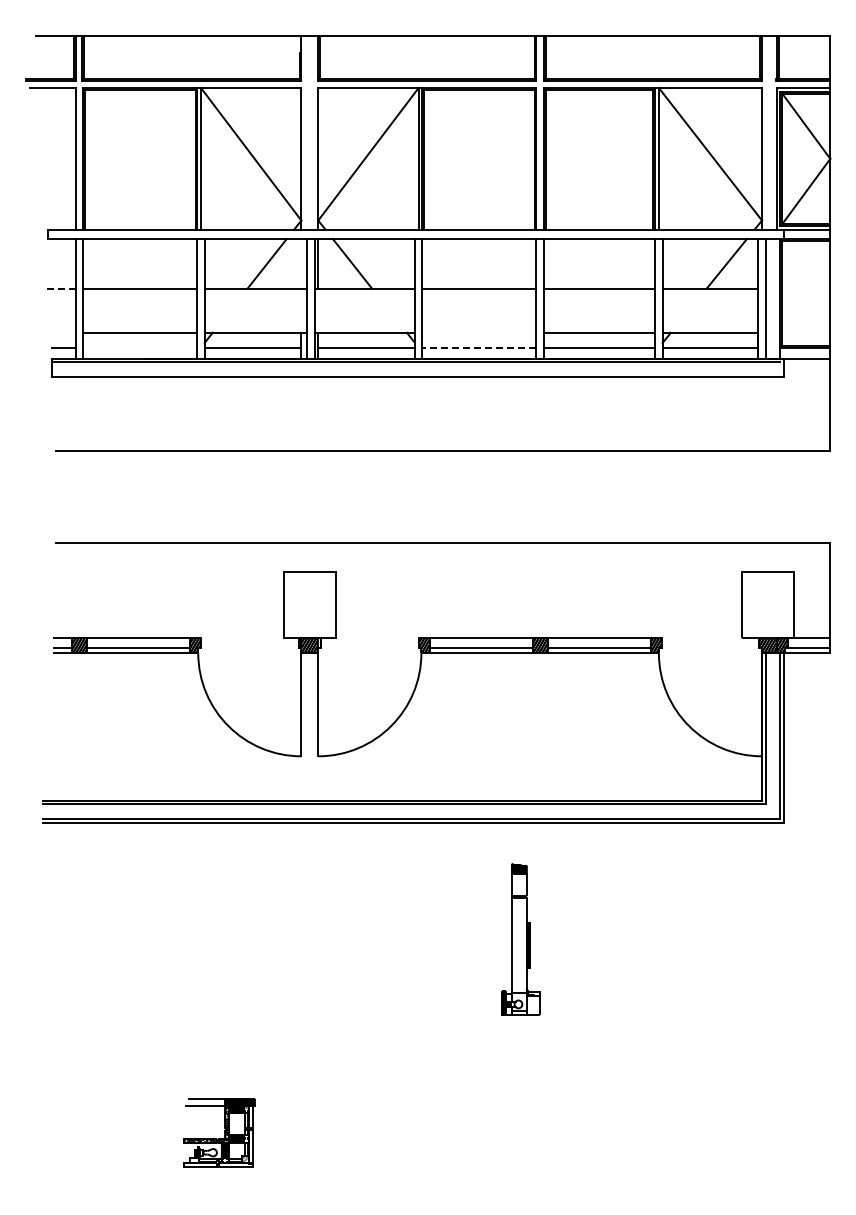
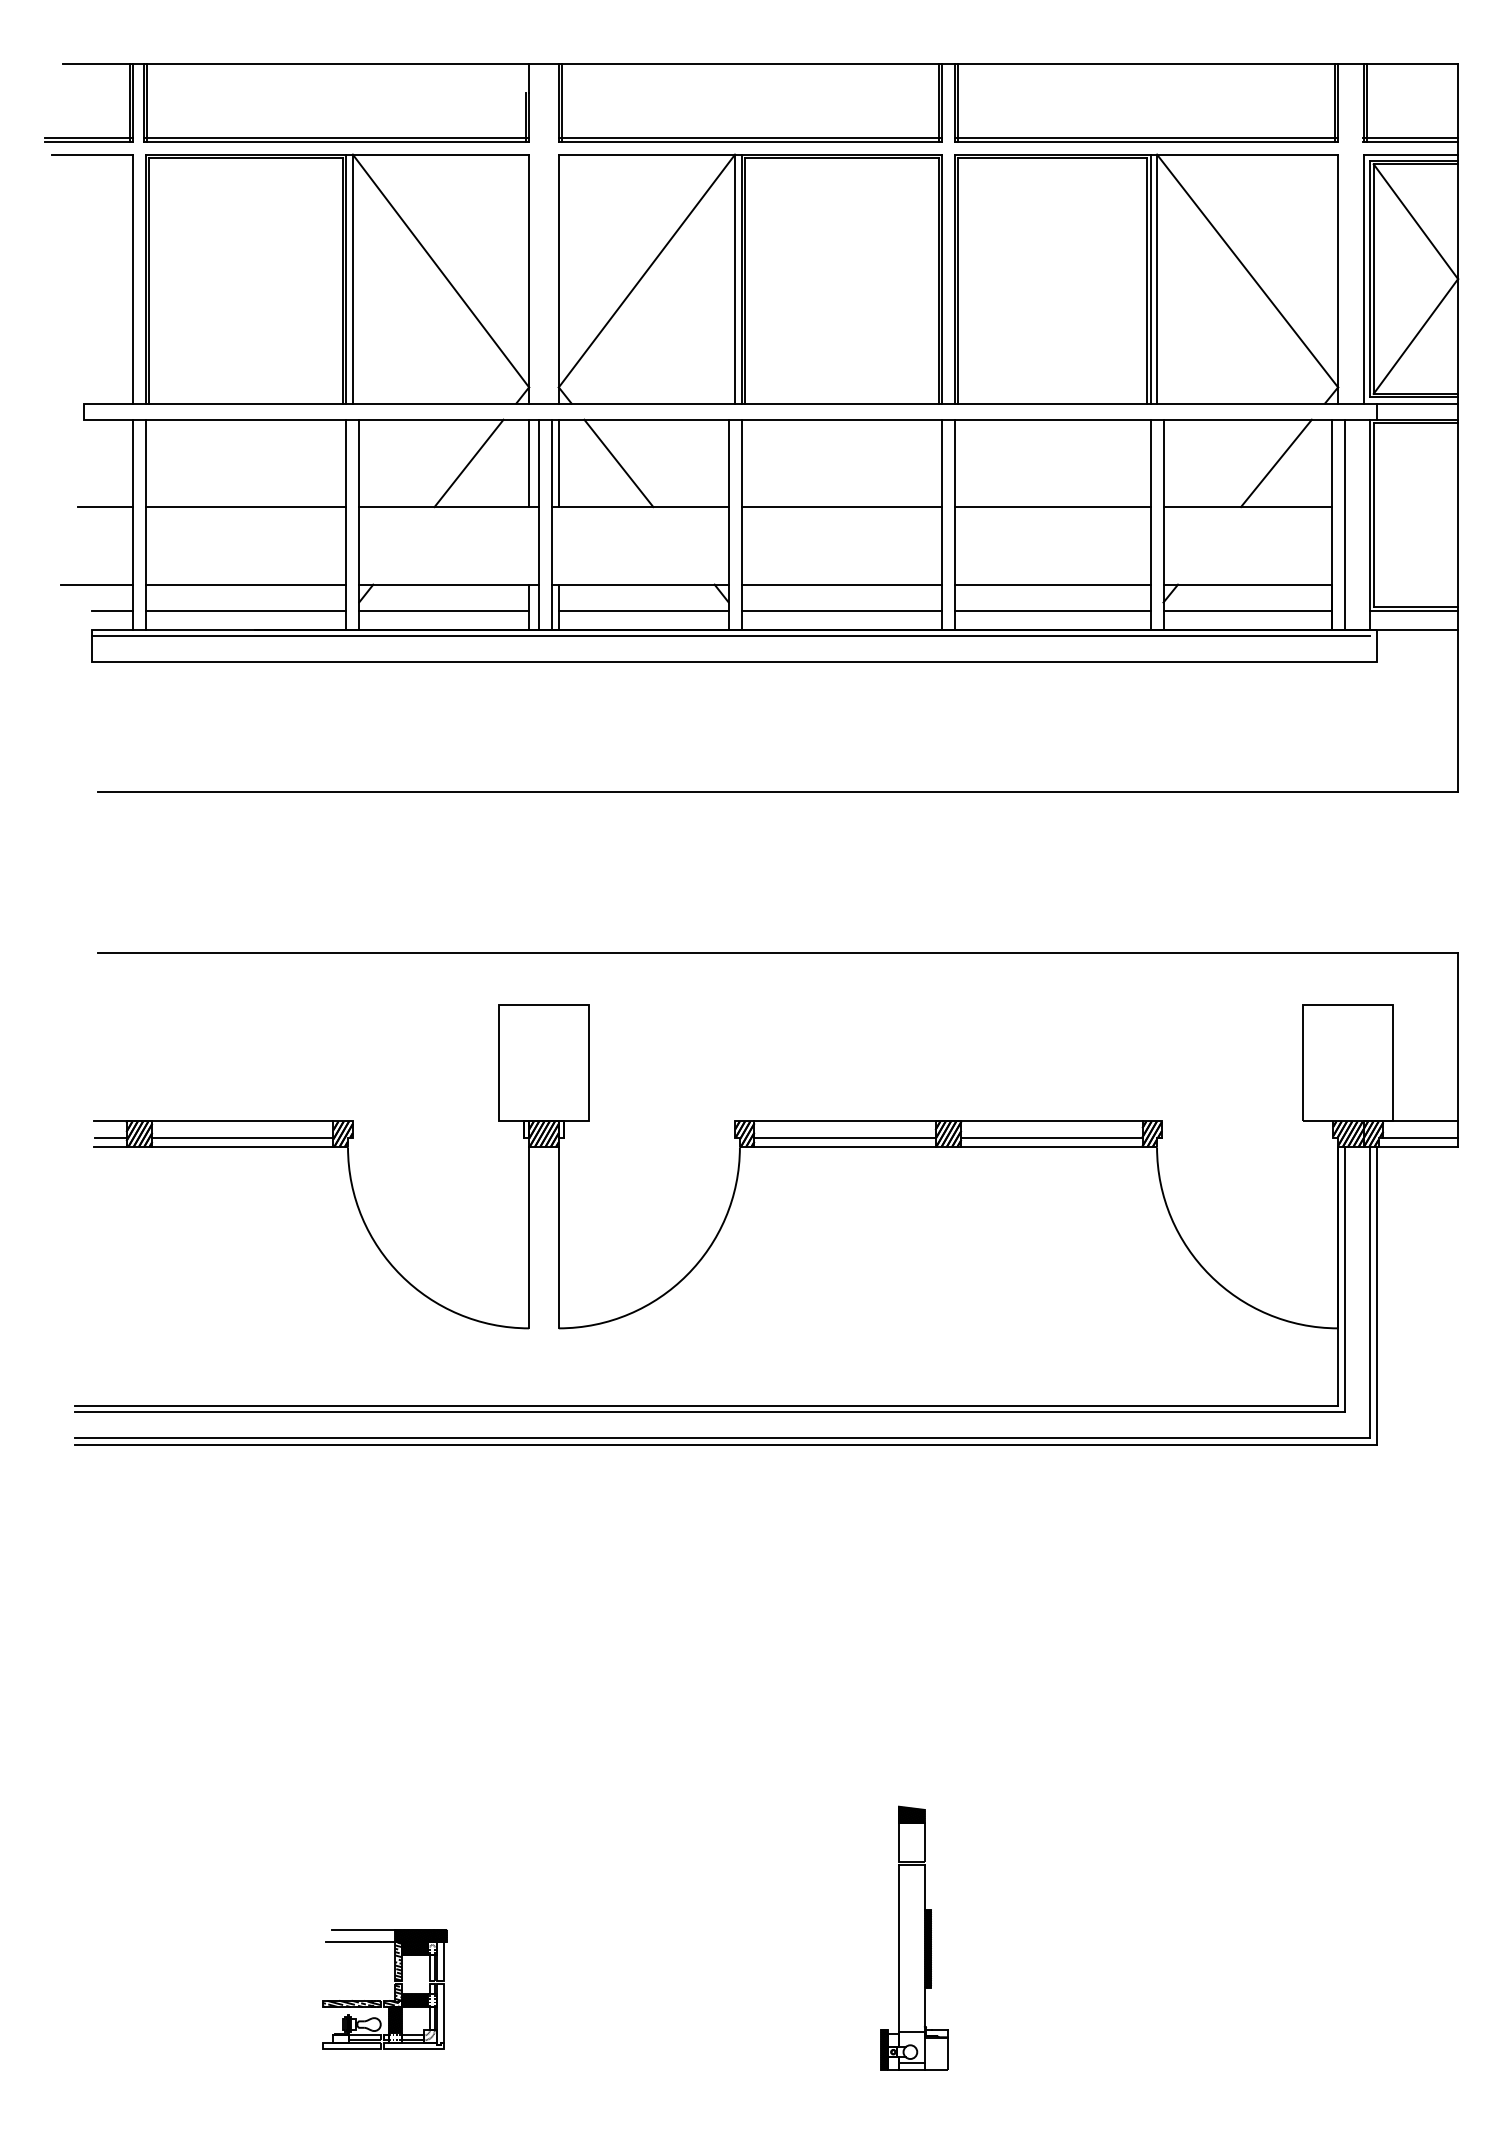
line: (301, 263) -> (529, 462), added
line: (60, 288) -> (106, 506), dashed -> solid
line: (54, 332) -> (95, 584), added
line: (479, 332) -> (841, 584), added
line: (140, 347) -> (246, 610), added
line: (478, 347) -> (840, 610), dashed -> solid
part: (520, 939) -> (913, 1938), moved

